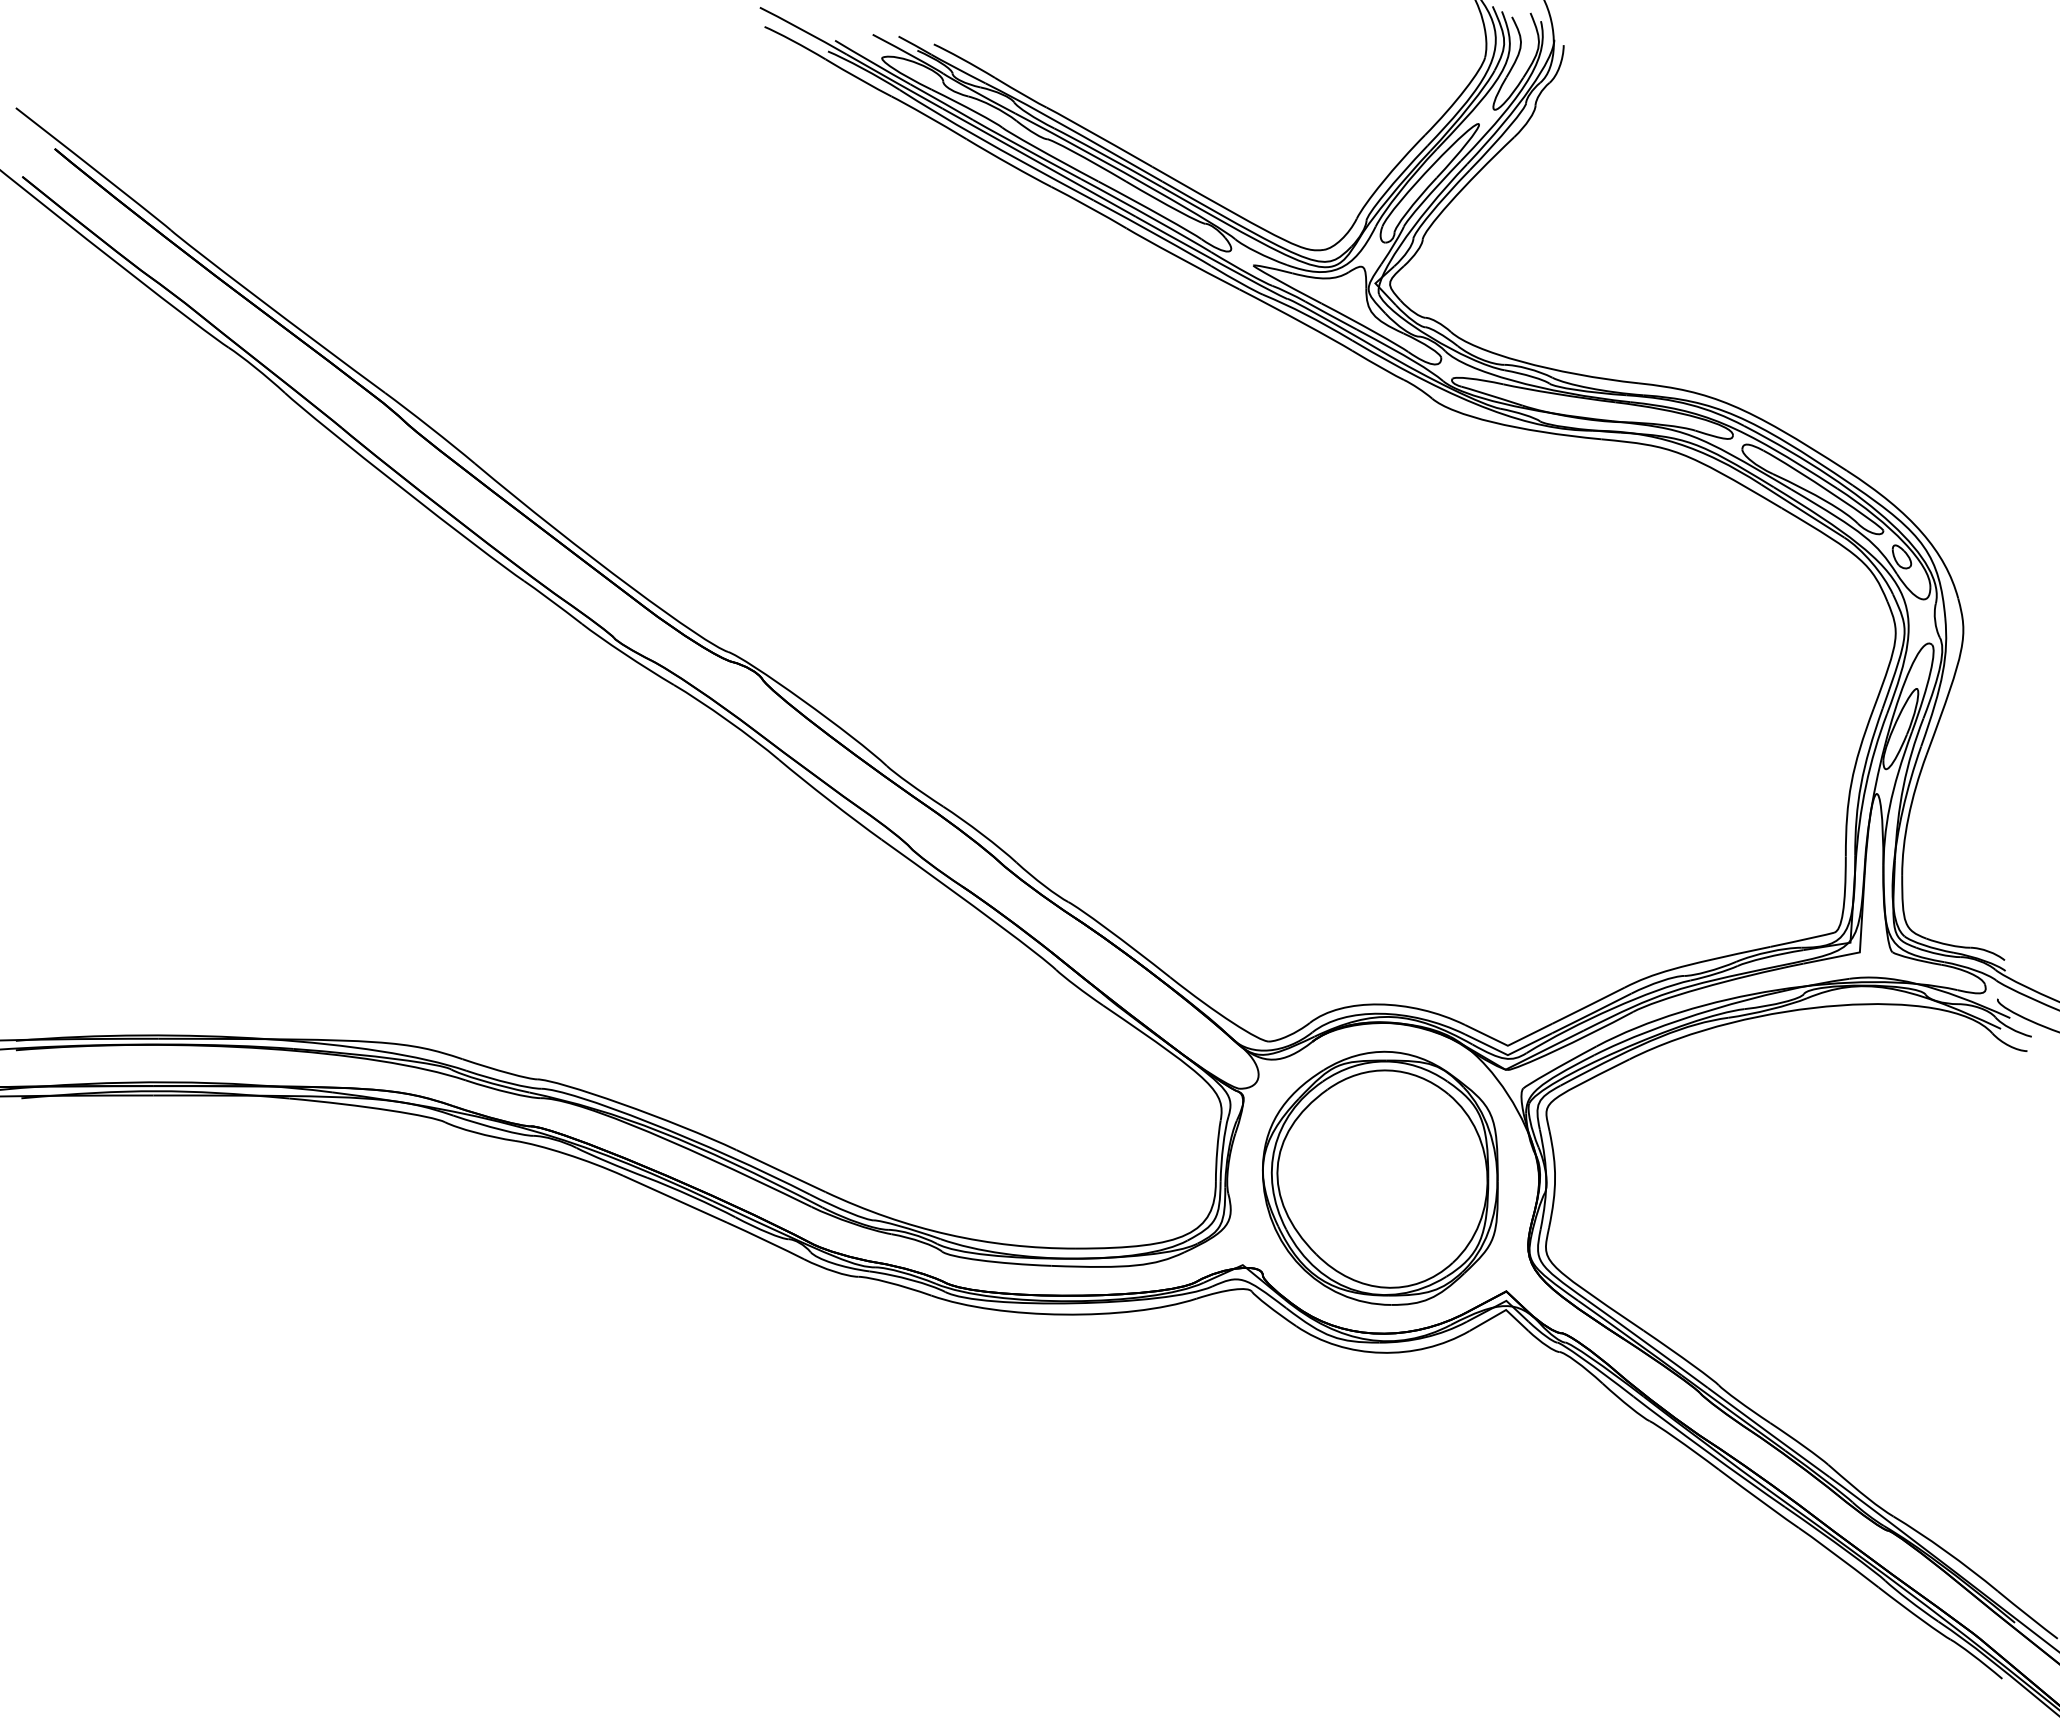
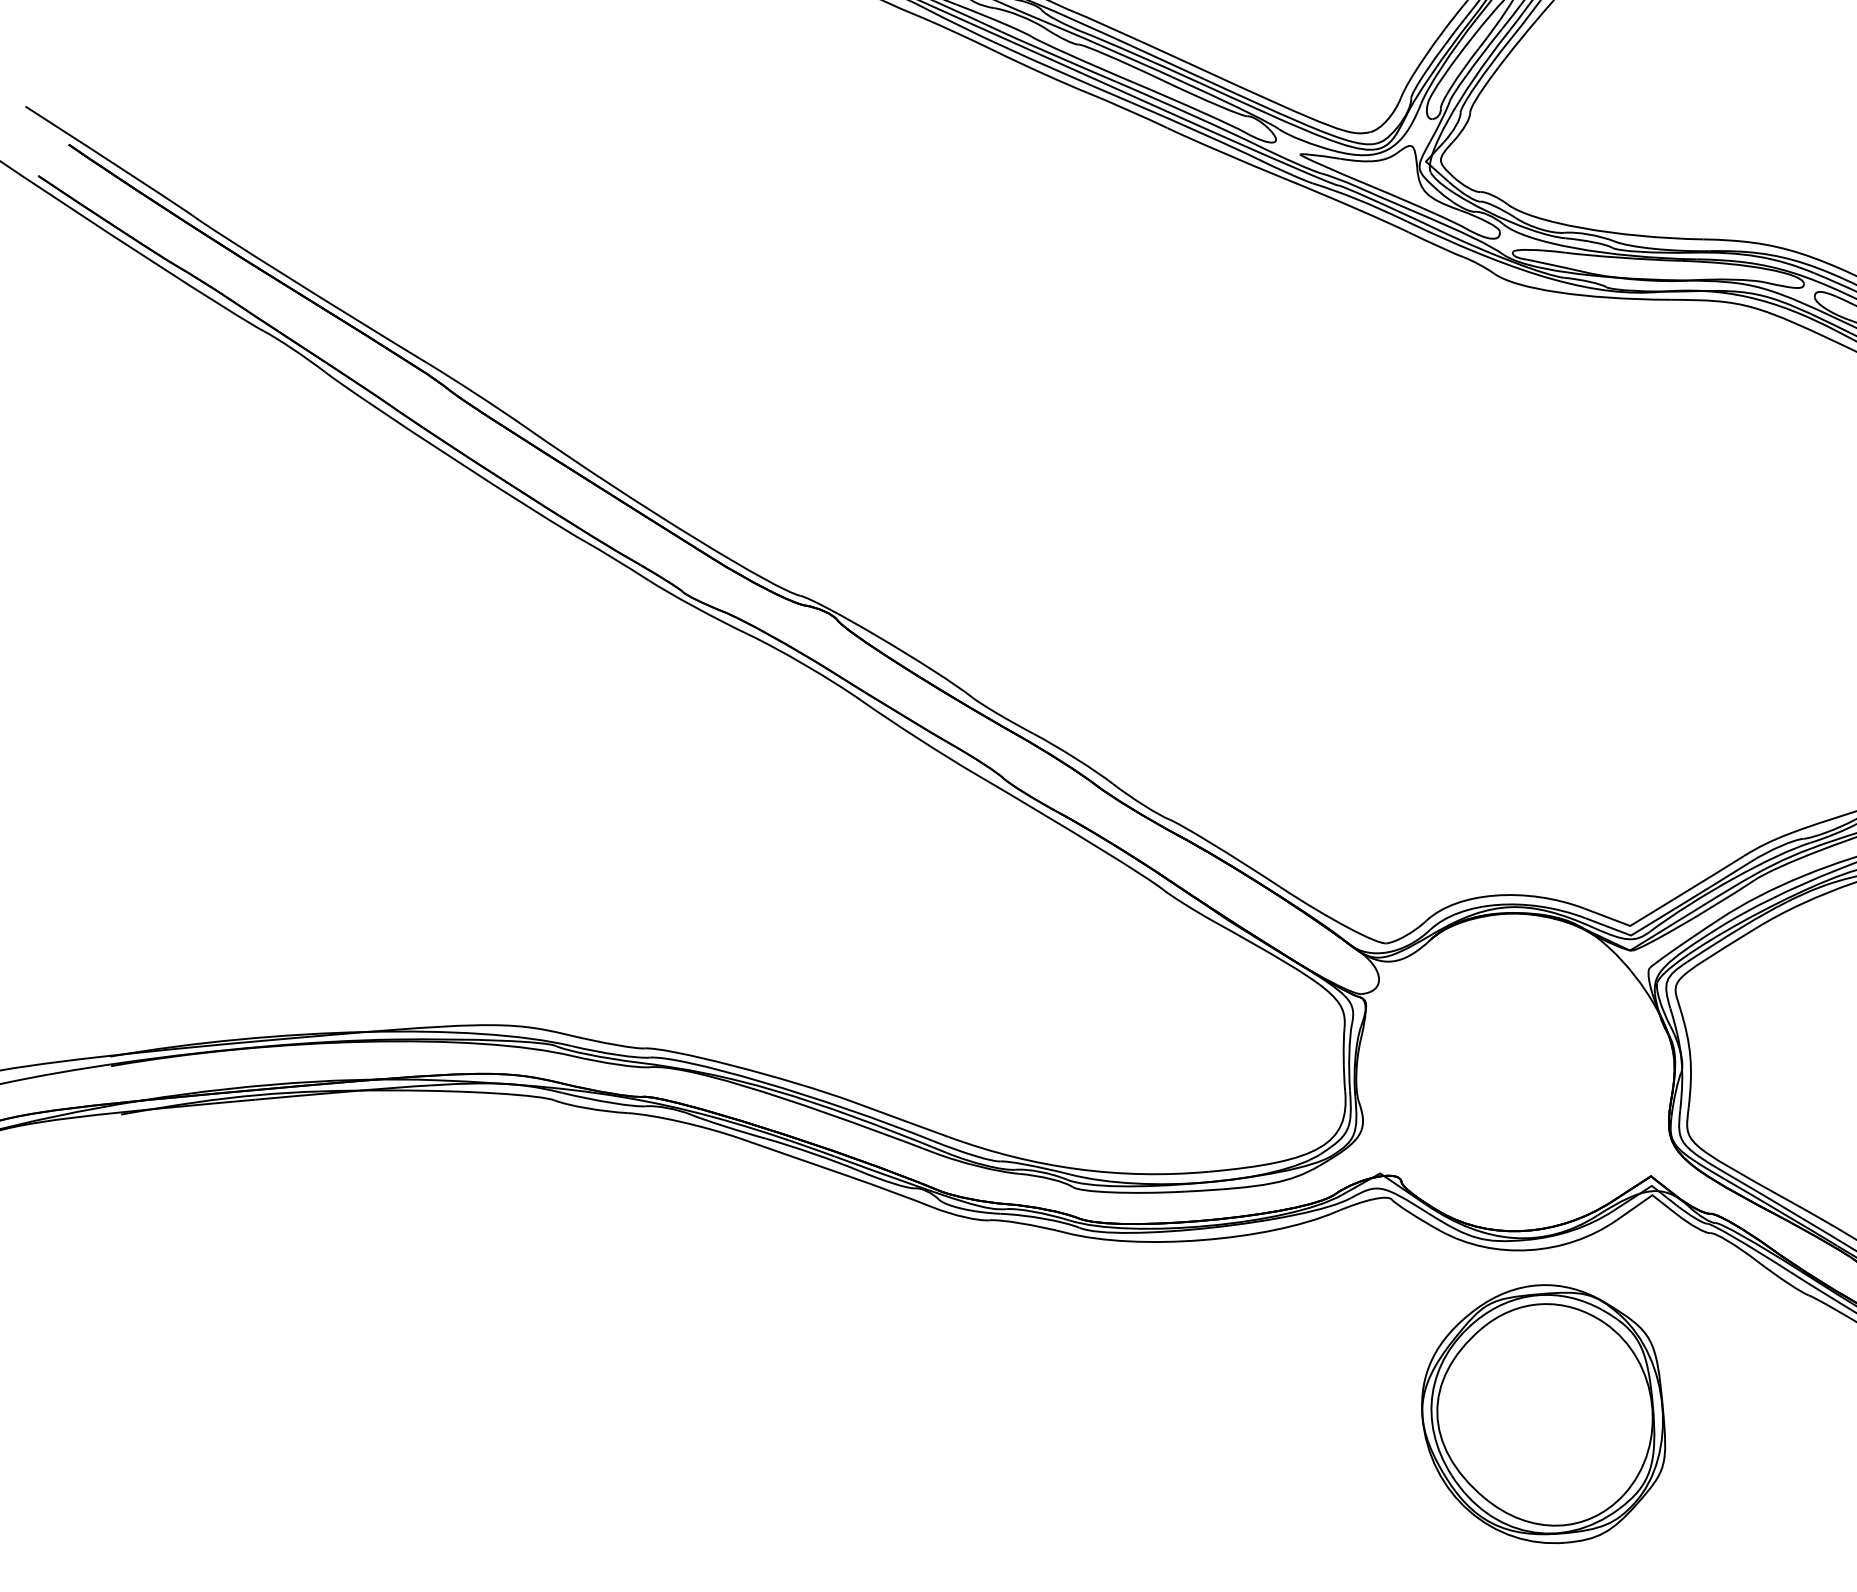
part: (1380, 1177) -> (1542, 1413), moved

